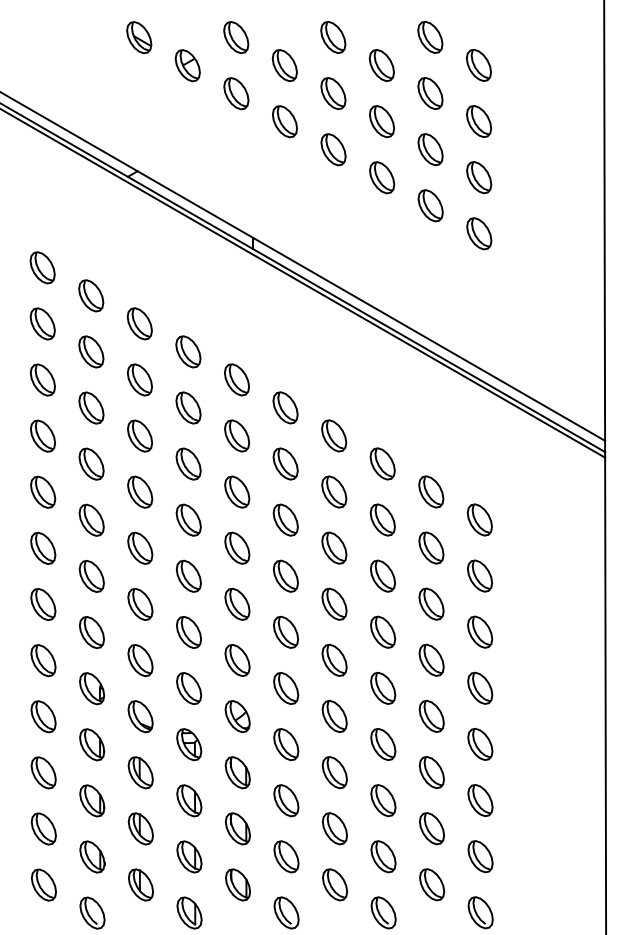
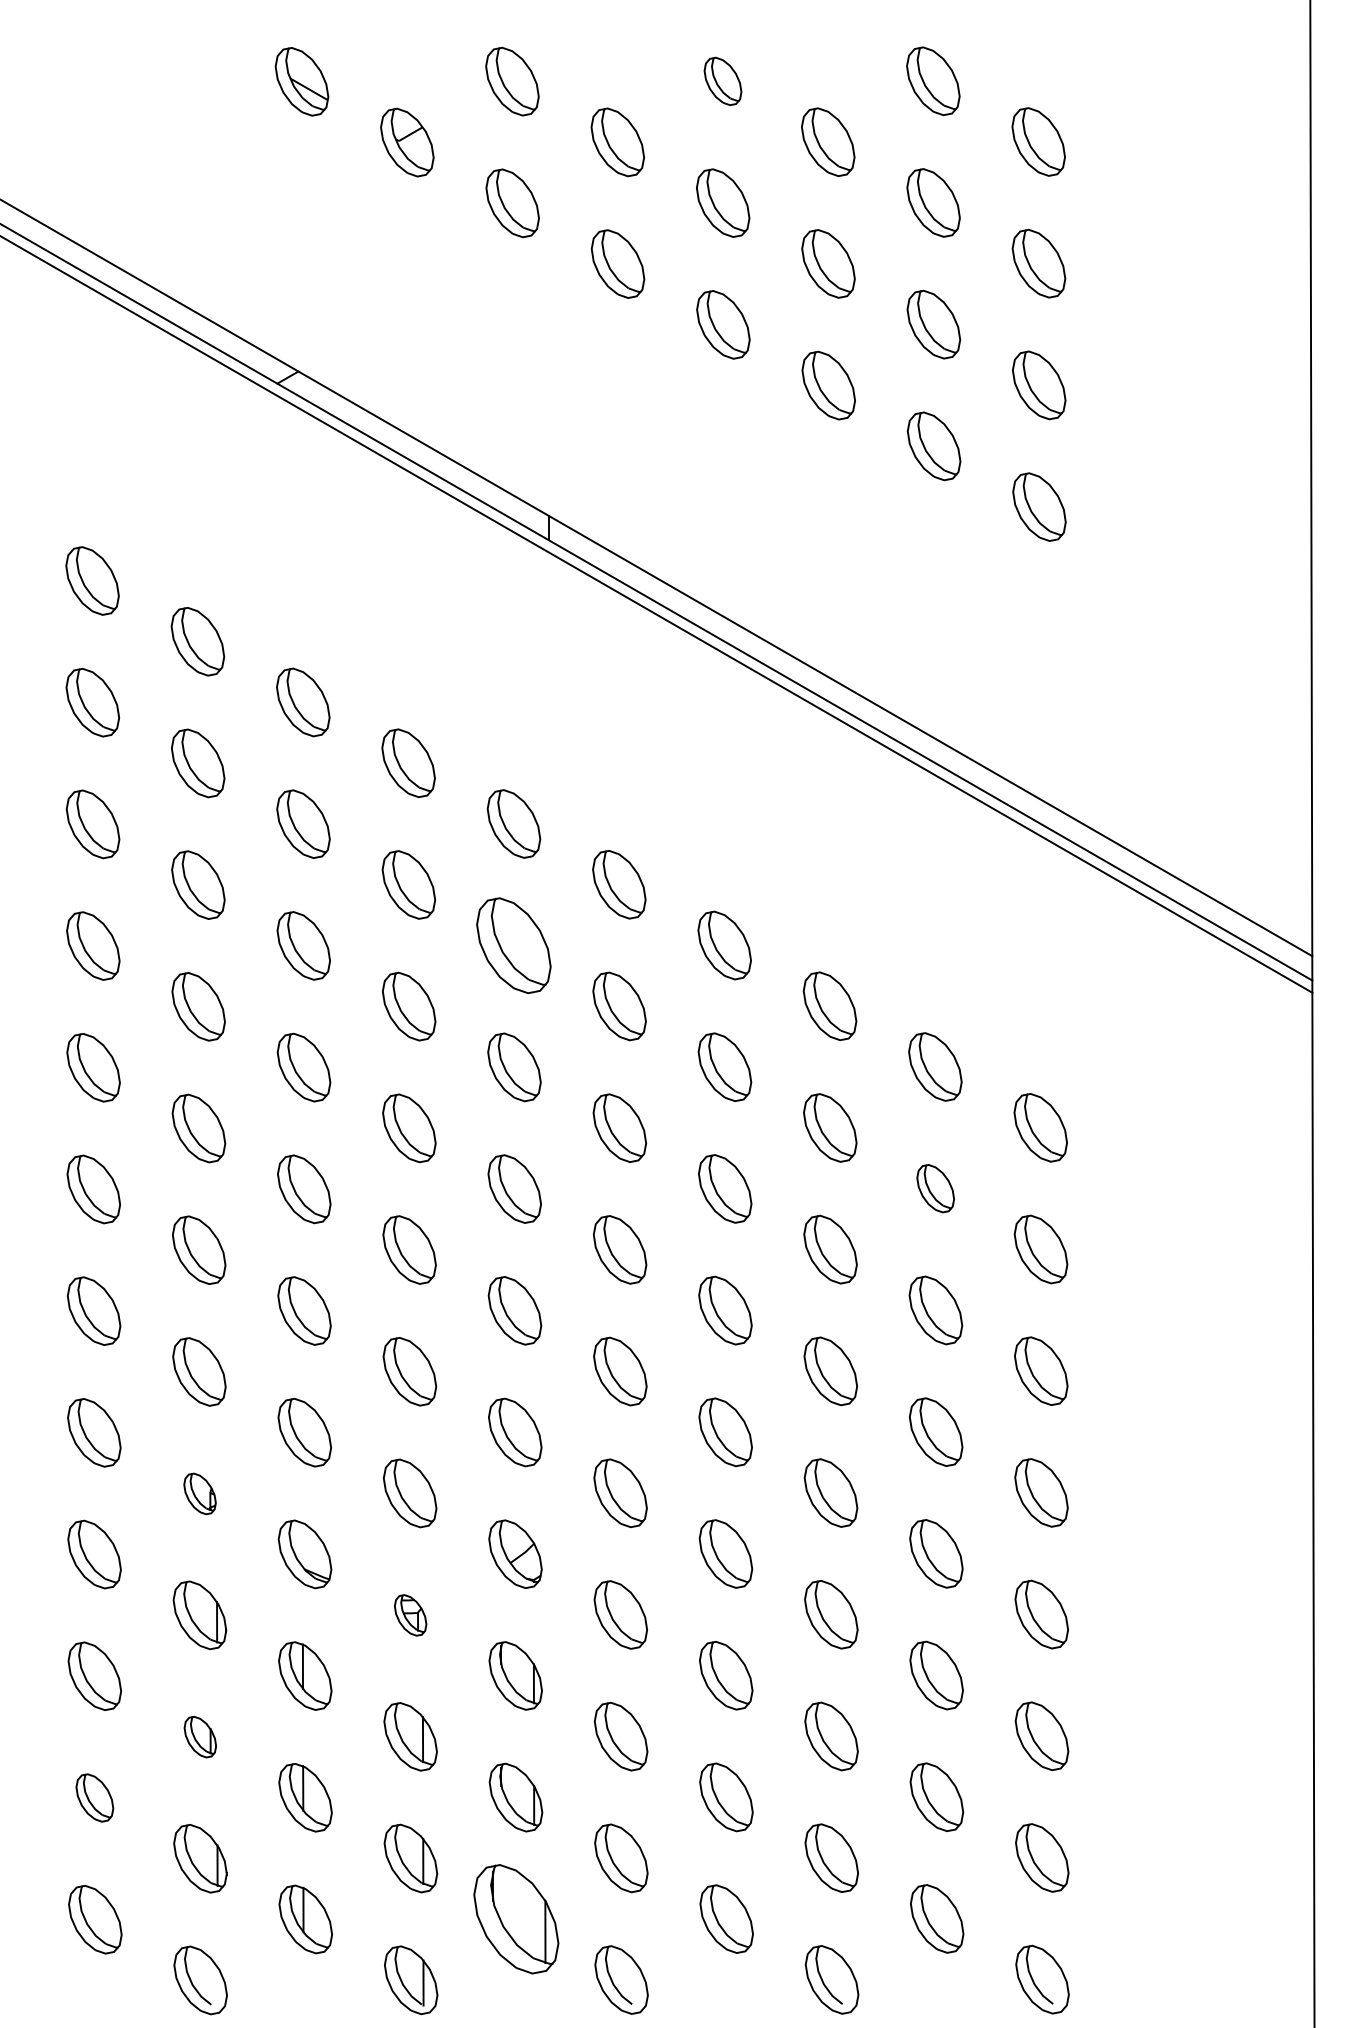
part: (333, 37) -> (723, 81), size x0.7
part: (237, 435) -> (515, 944), size x1.4
part: (431, 547) -> (935, 1187), size x0.7
part: (92, 688) -> (200, 1493), size x0.6
part: (189, 744) -> (410, 1614), size x0.6
part: (92, 800) -> (200, 1736), size x0.6
part: (43, 828) -> (94, 1796), size x0.7
part: (237, 884) -> (515, 1918), size x1.6

